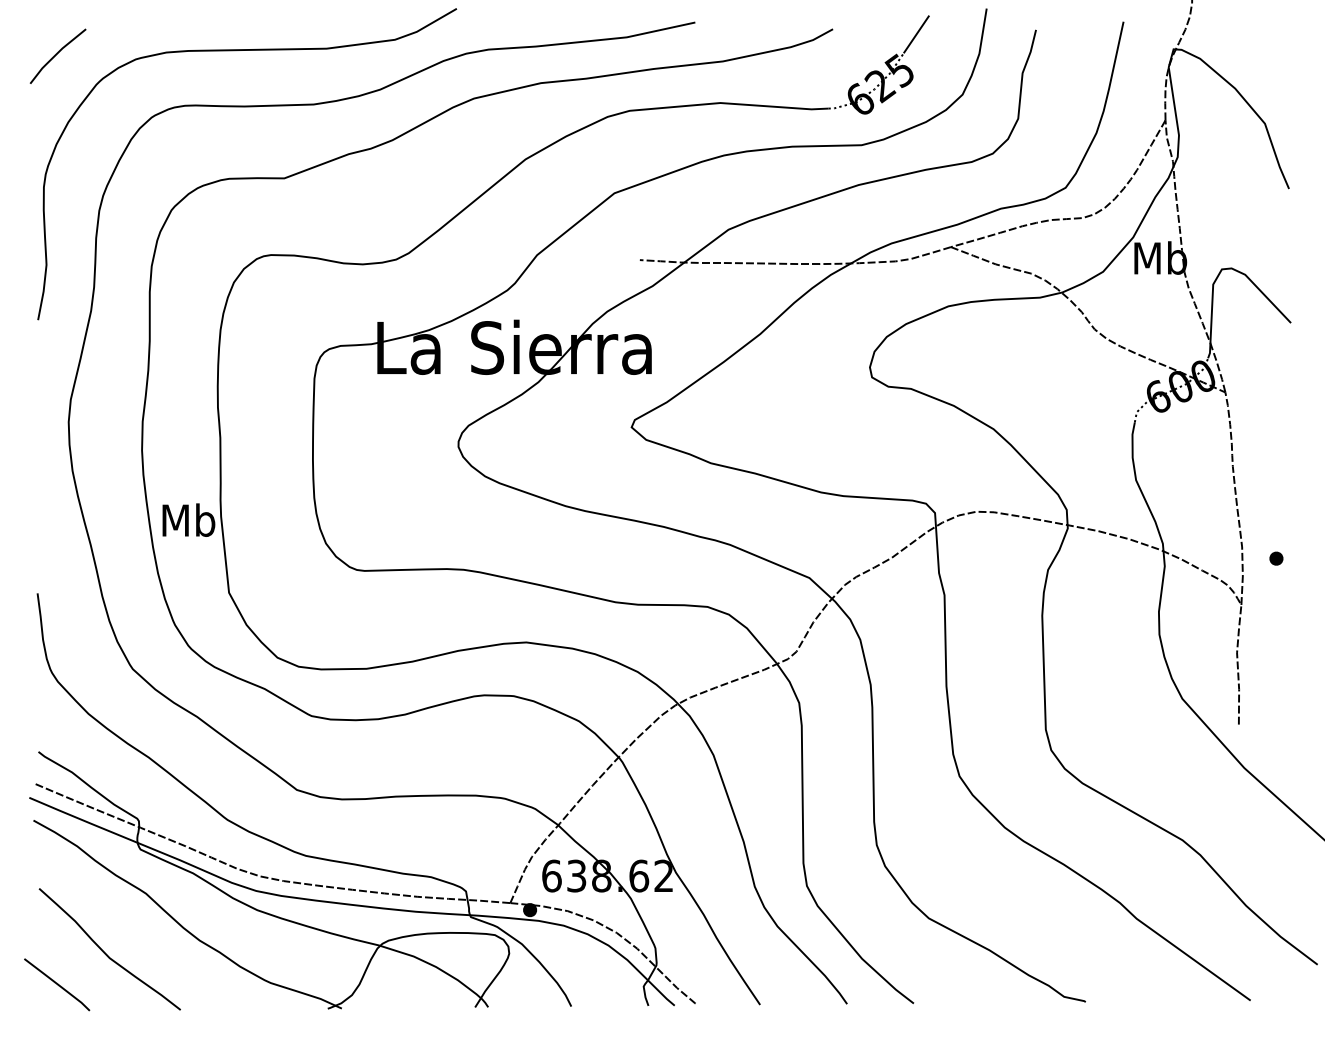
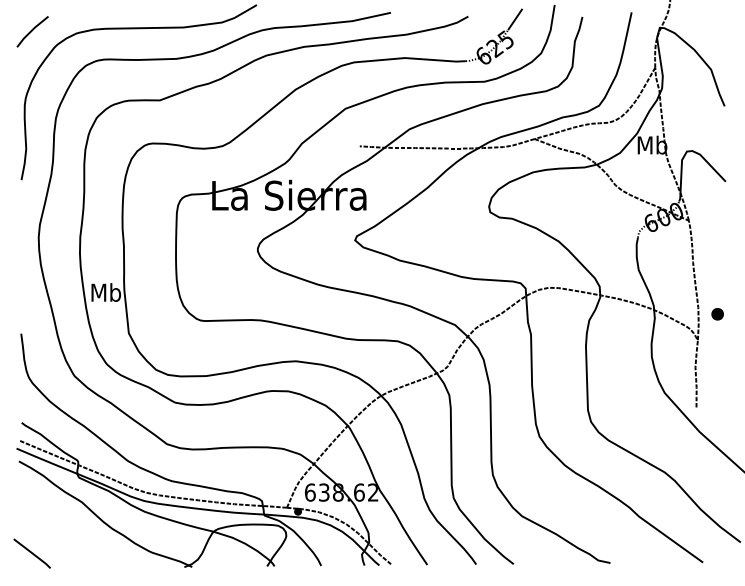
part: (1276, 557) -> (717, 313), size x1.6
curve: (105, 950) -> (59, 534), removed

